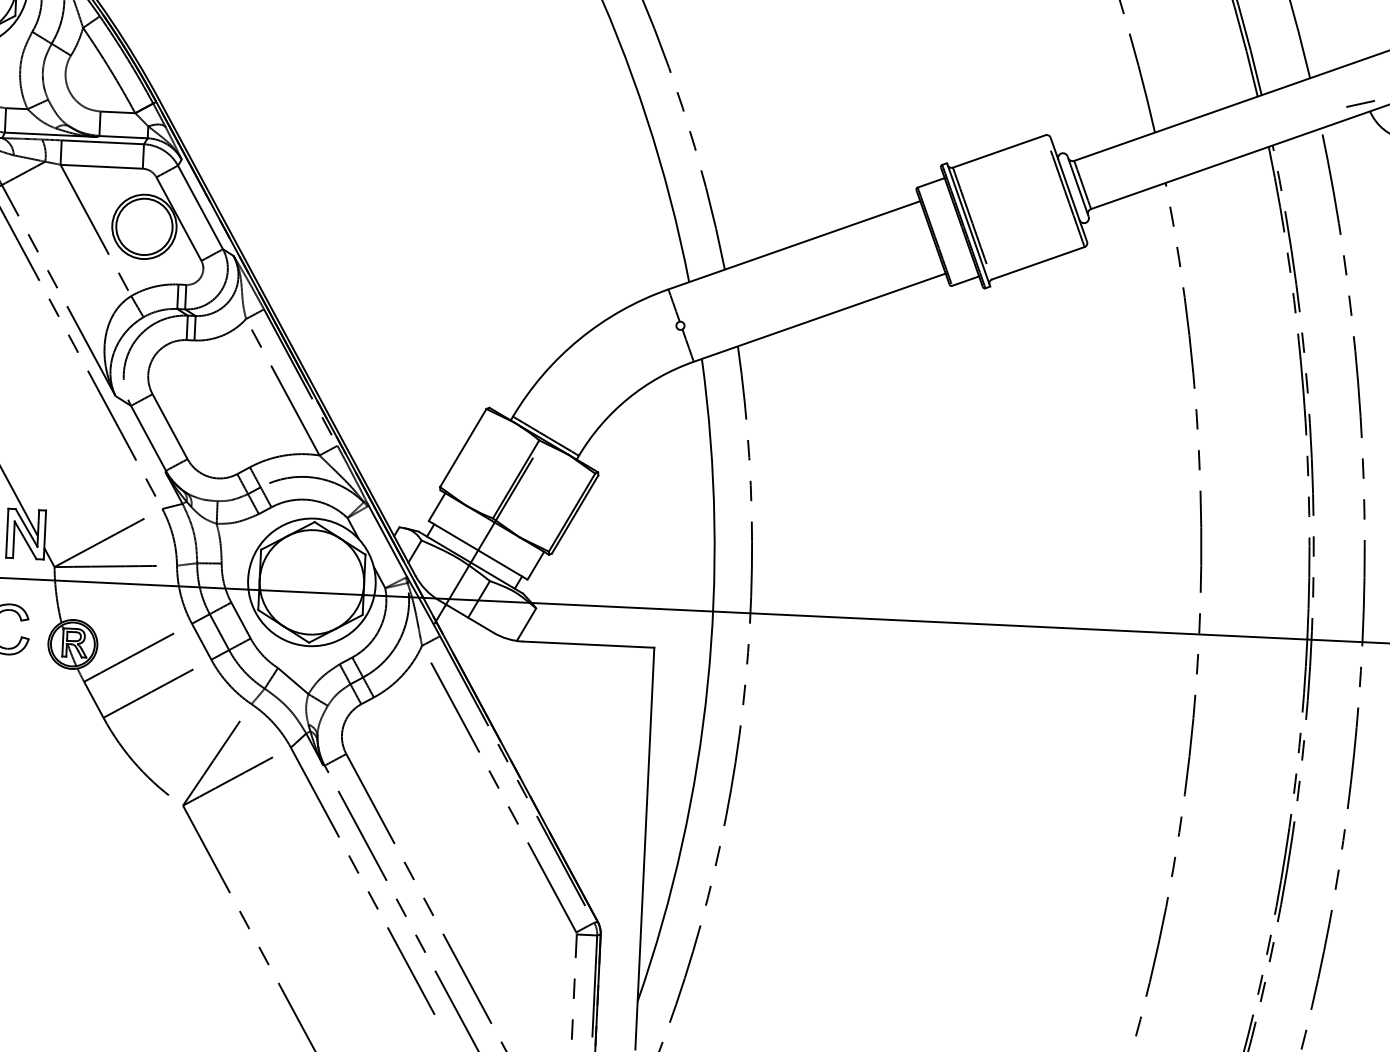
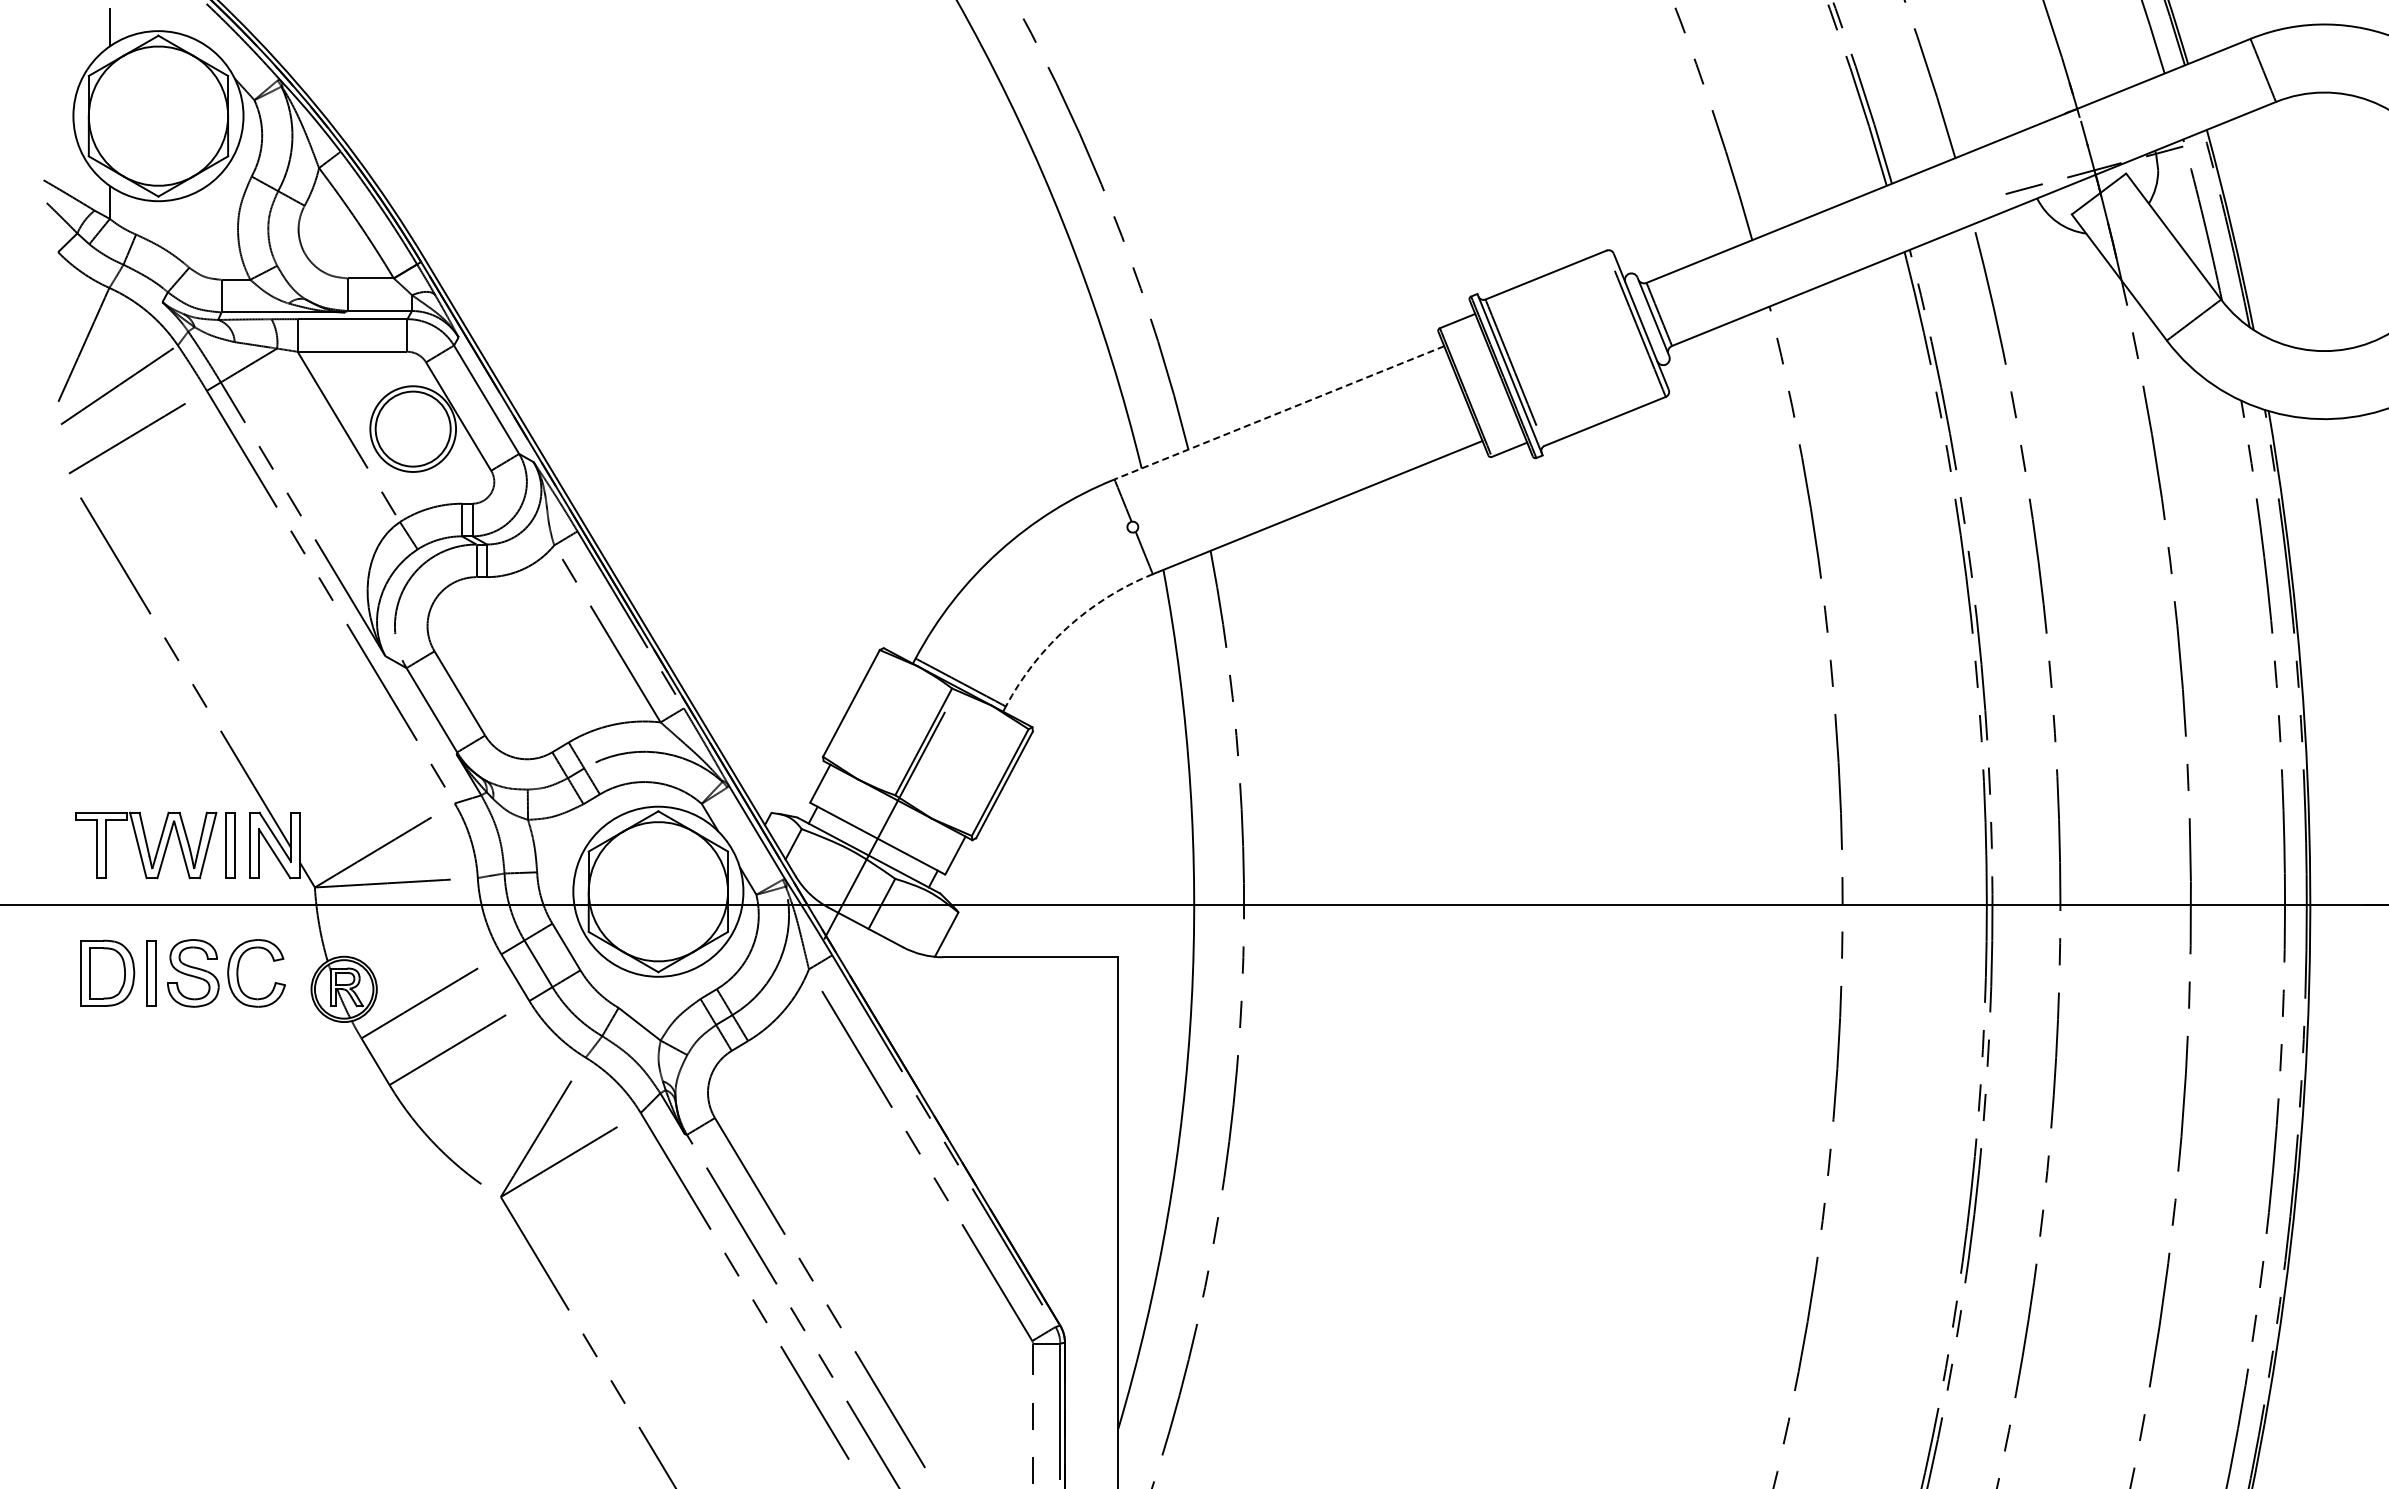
line: (794, 245) -> (1279, 412), solid -> dashed
arc: (627, 398) -> (1067, 627), solid -> dashed

